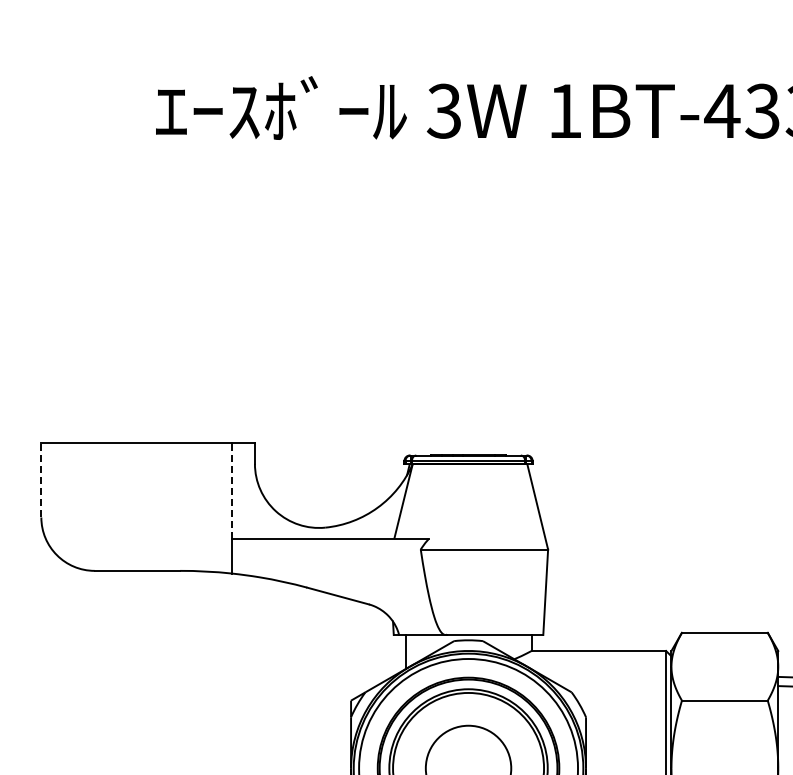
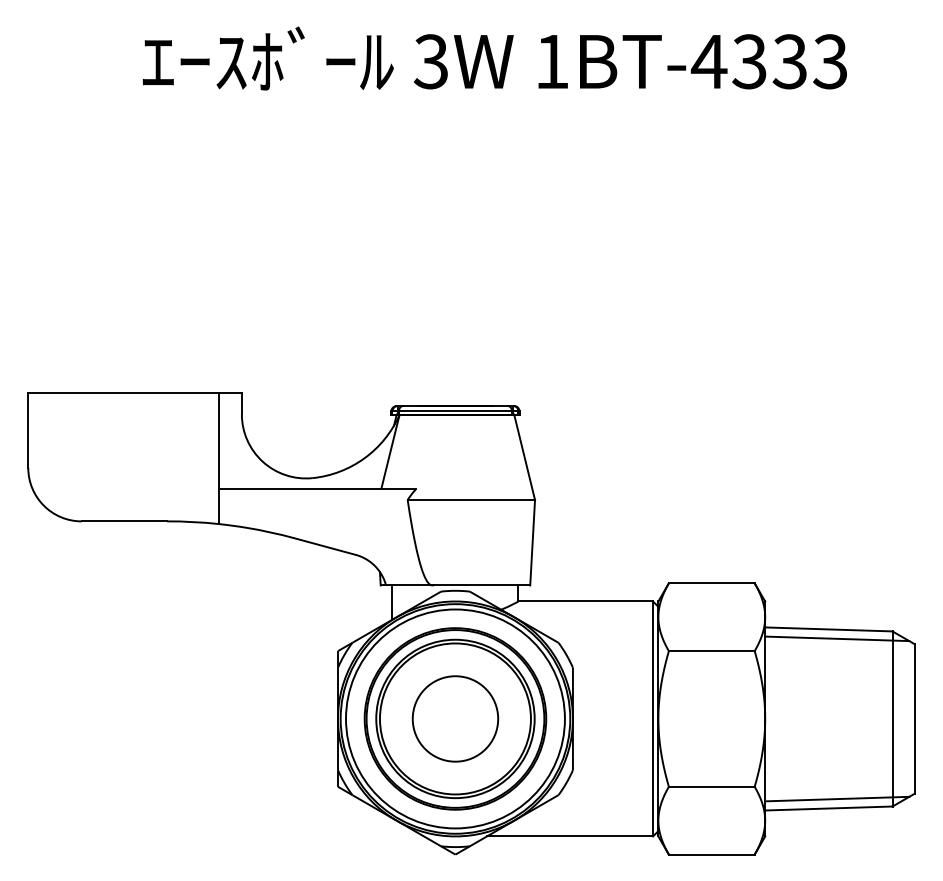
line: (41, 480) -> (28, 430), dashed -> solid
line: (231, 490) -> (218, 440), dashed -> solid

